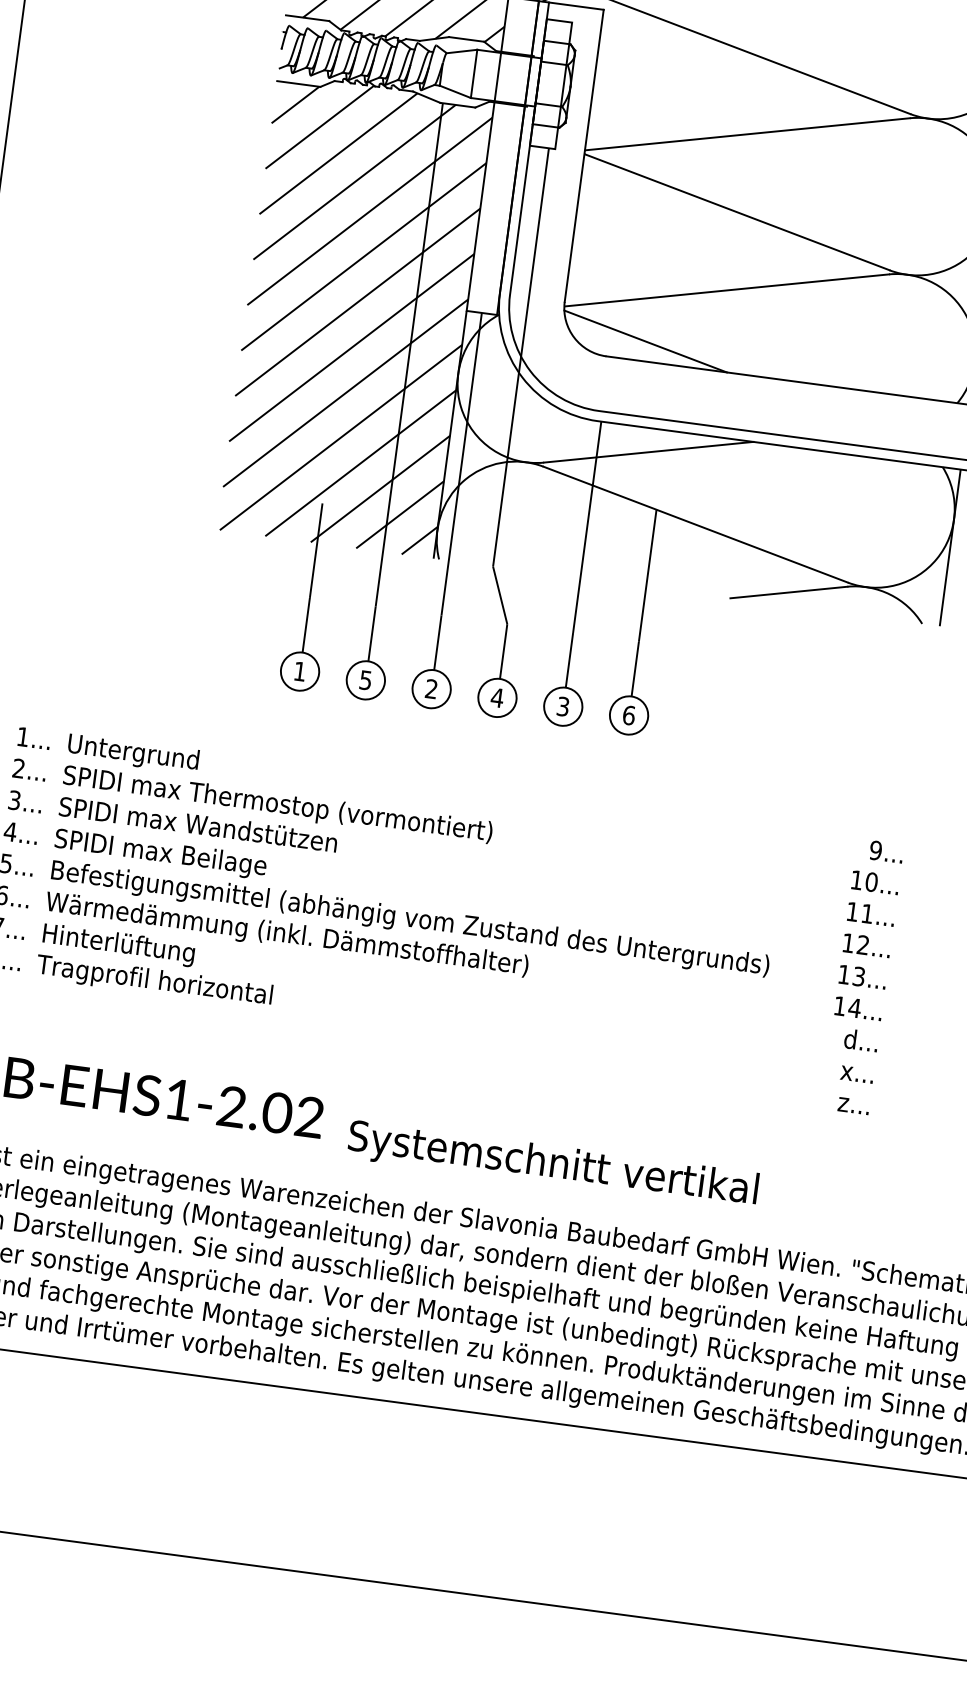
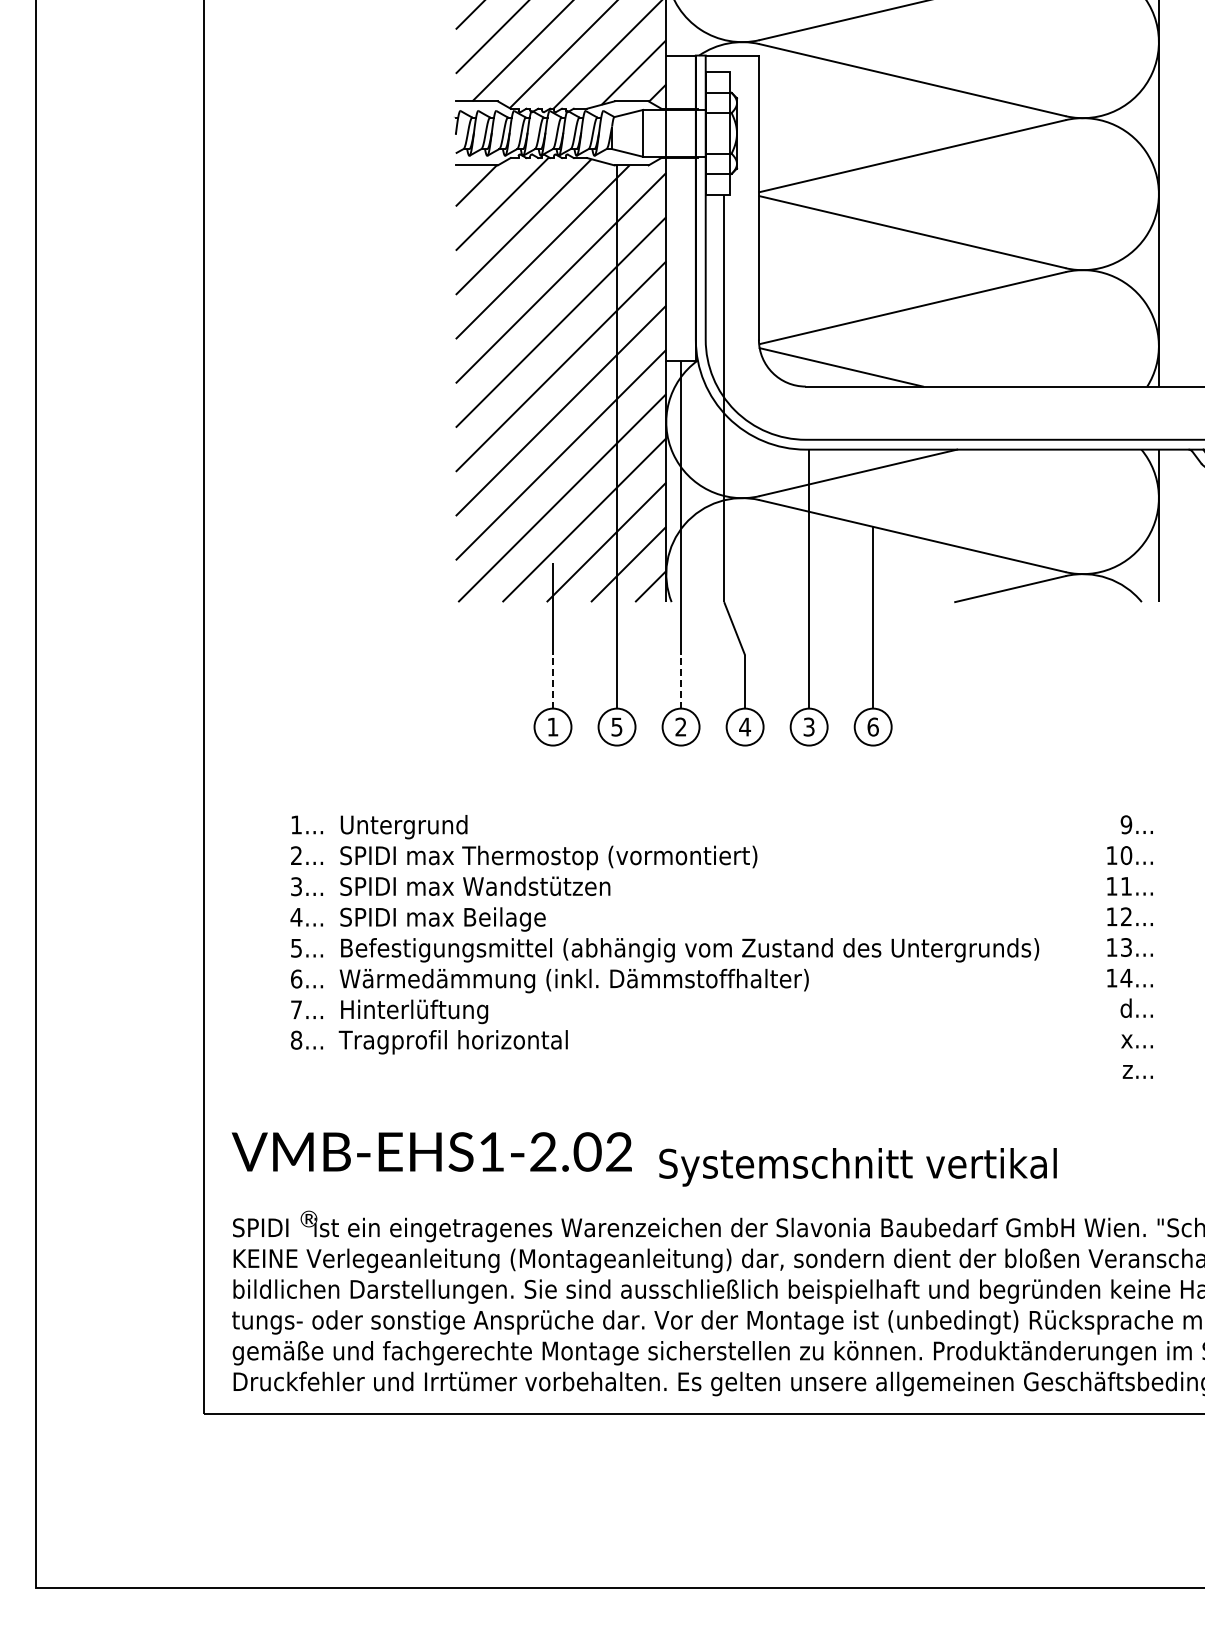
line: (306, 625) -> (553, 682), solid -> dashed
line: (438, 643) -> (681, 682), solid -> dashed

